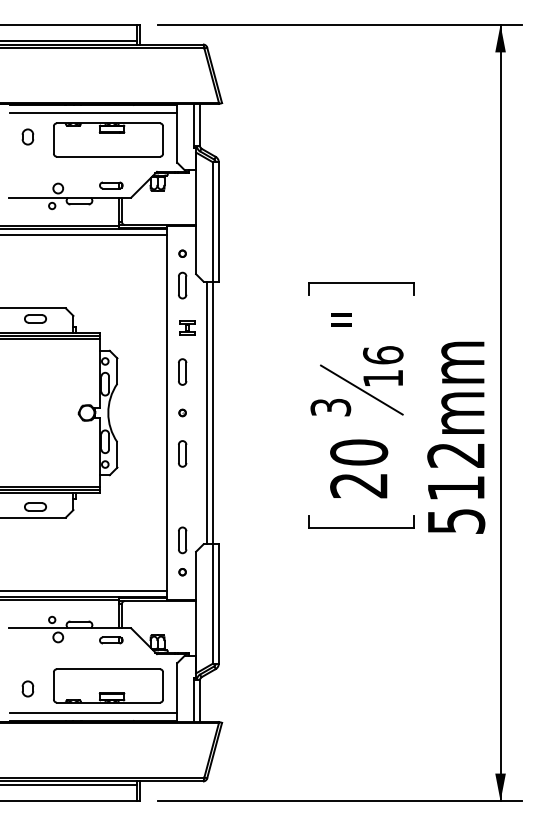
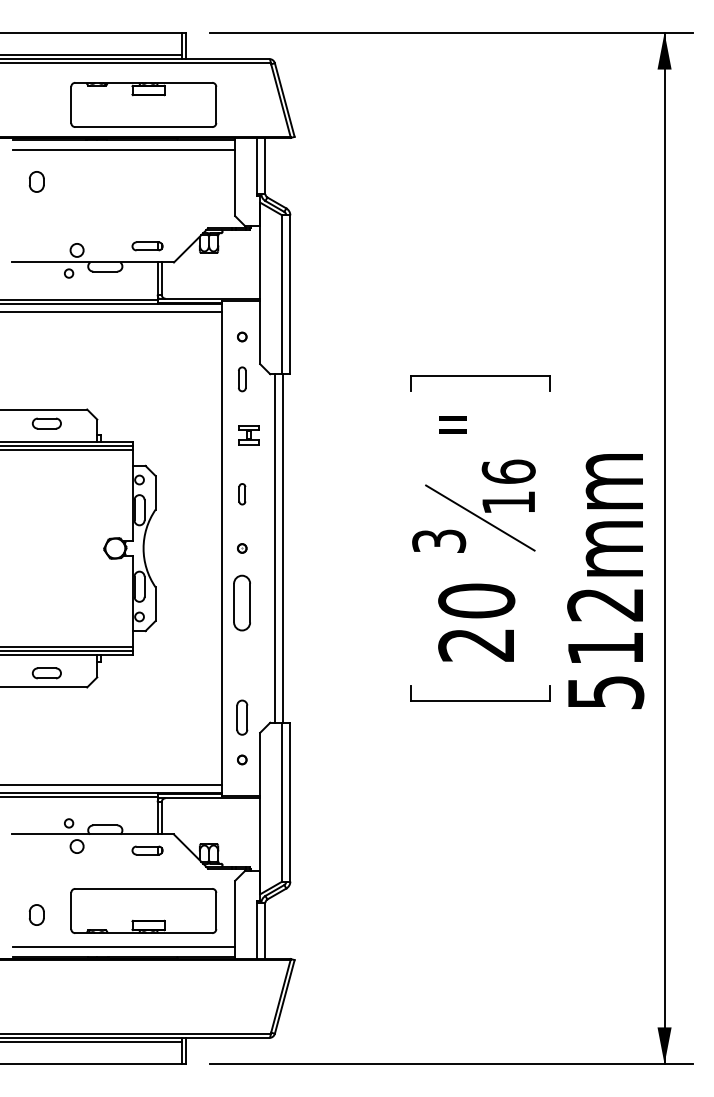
part: (108, 139) -> (143, 104), moved
part: (182, 285) -> (242, 379), size x0.7
part: (182, 372) -> (242, 494), size x0.6
part: (182, 453) -> (242, 602), size x1.6

